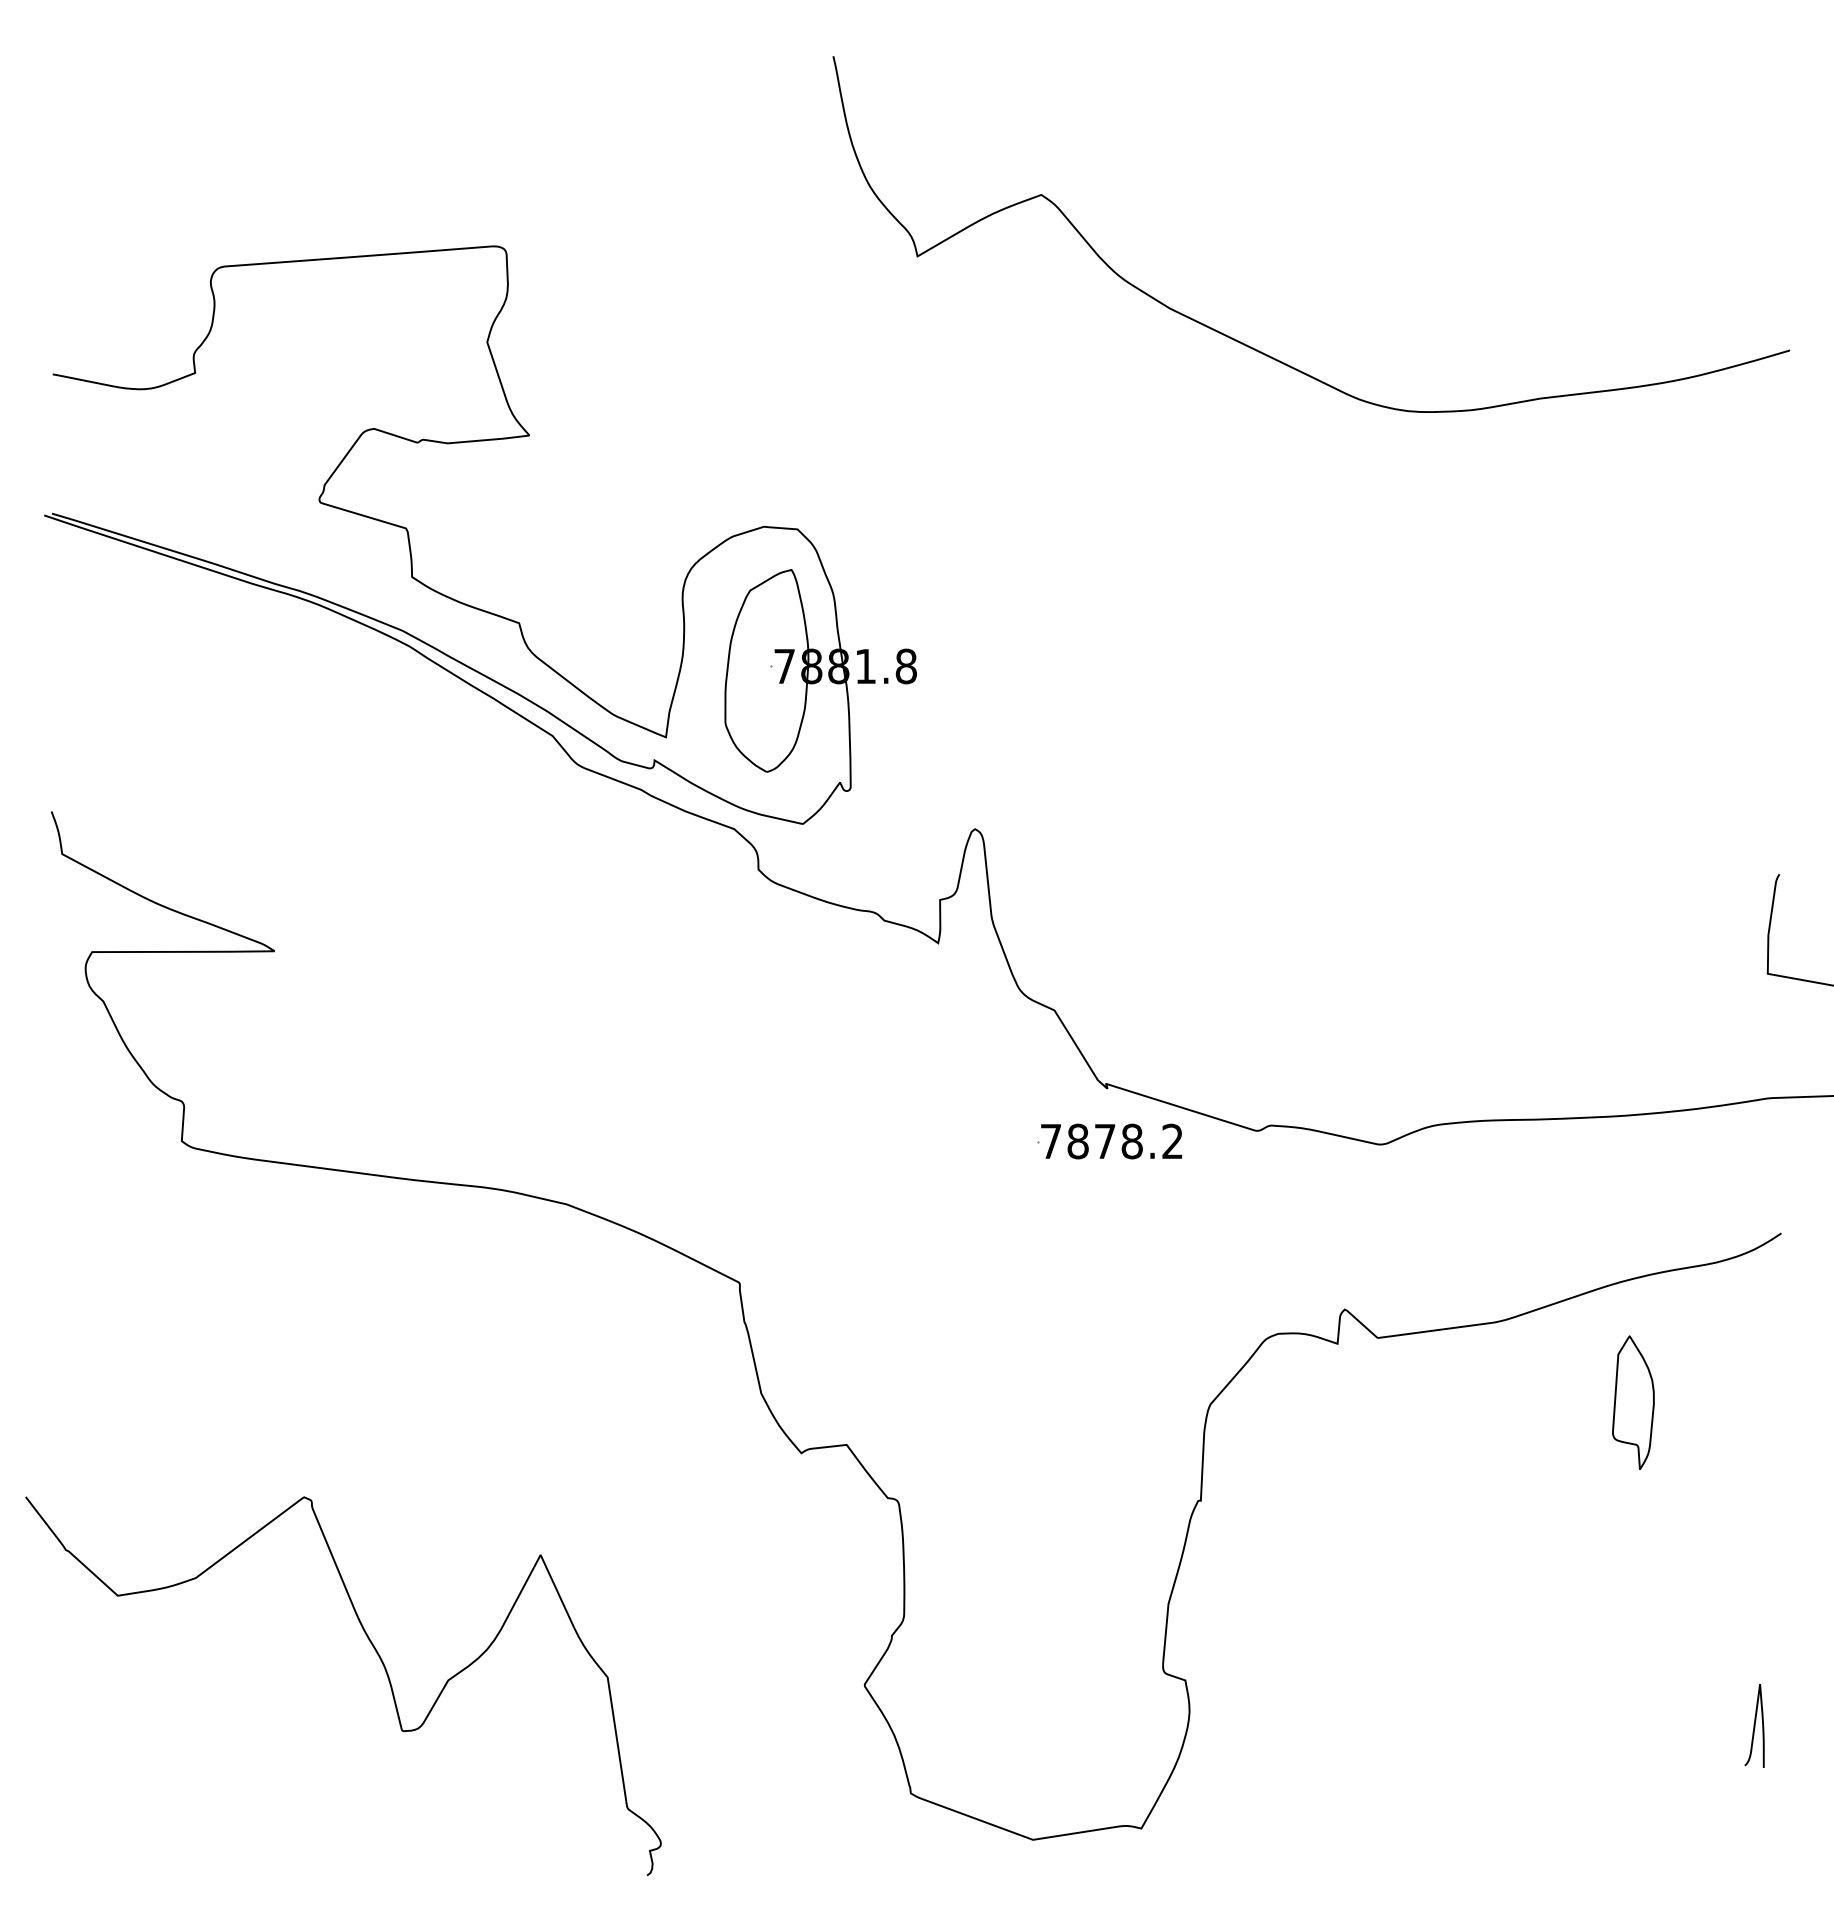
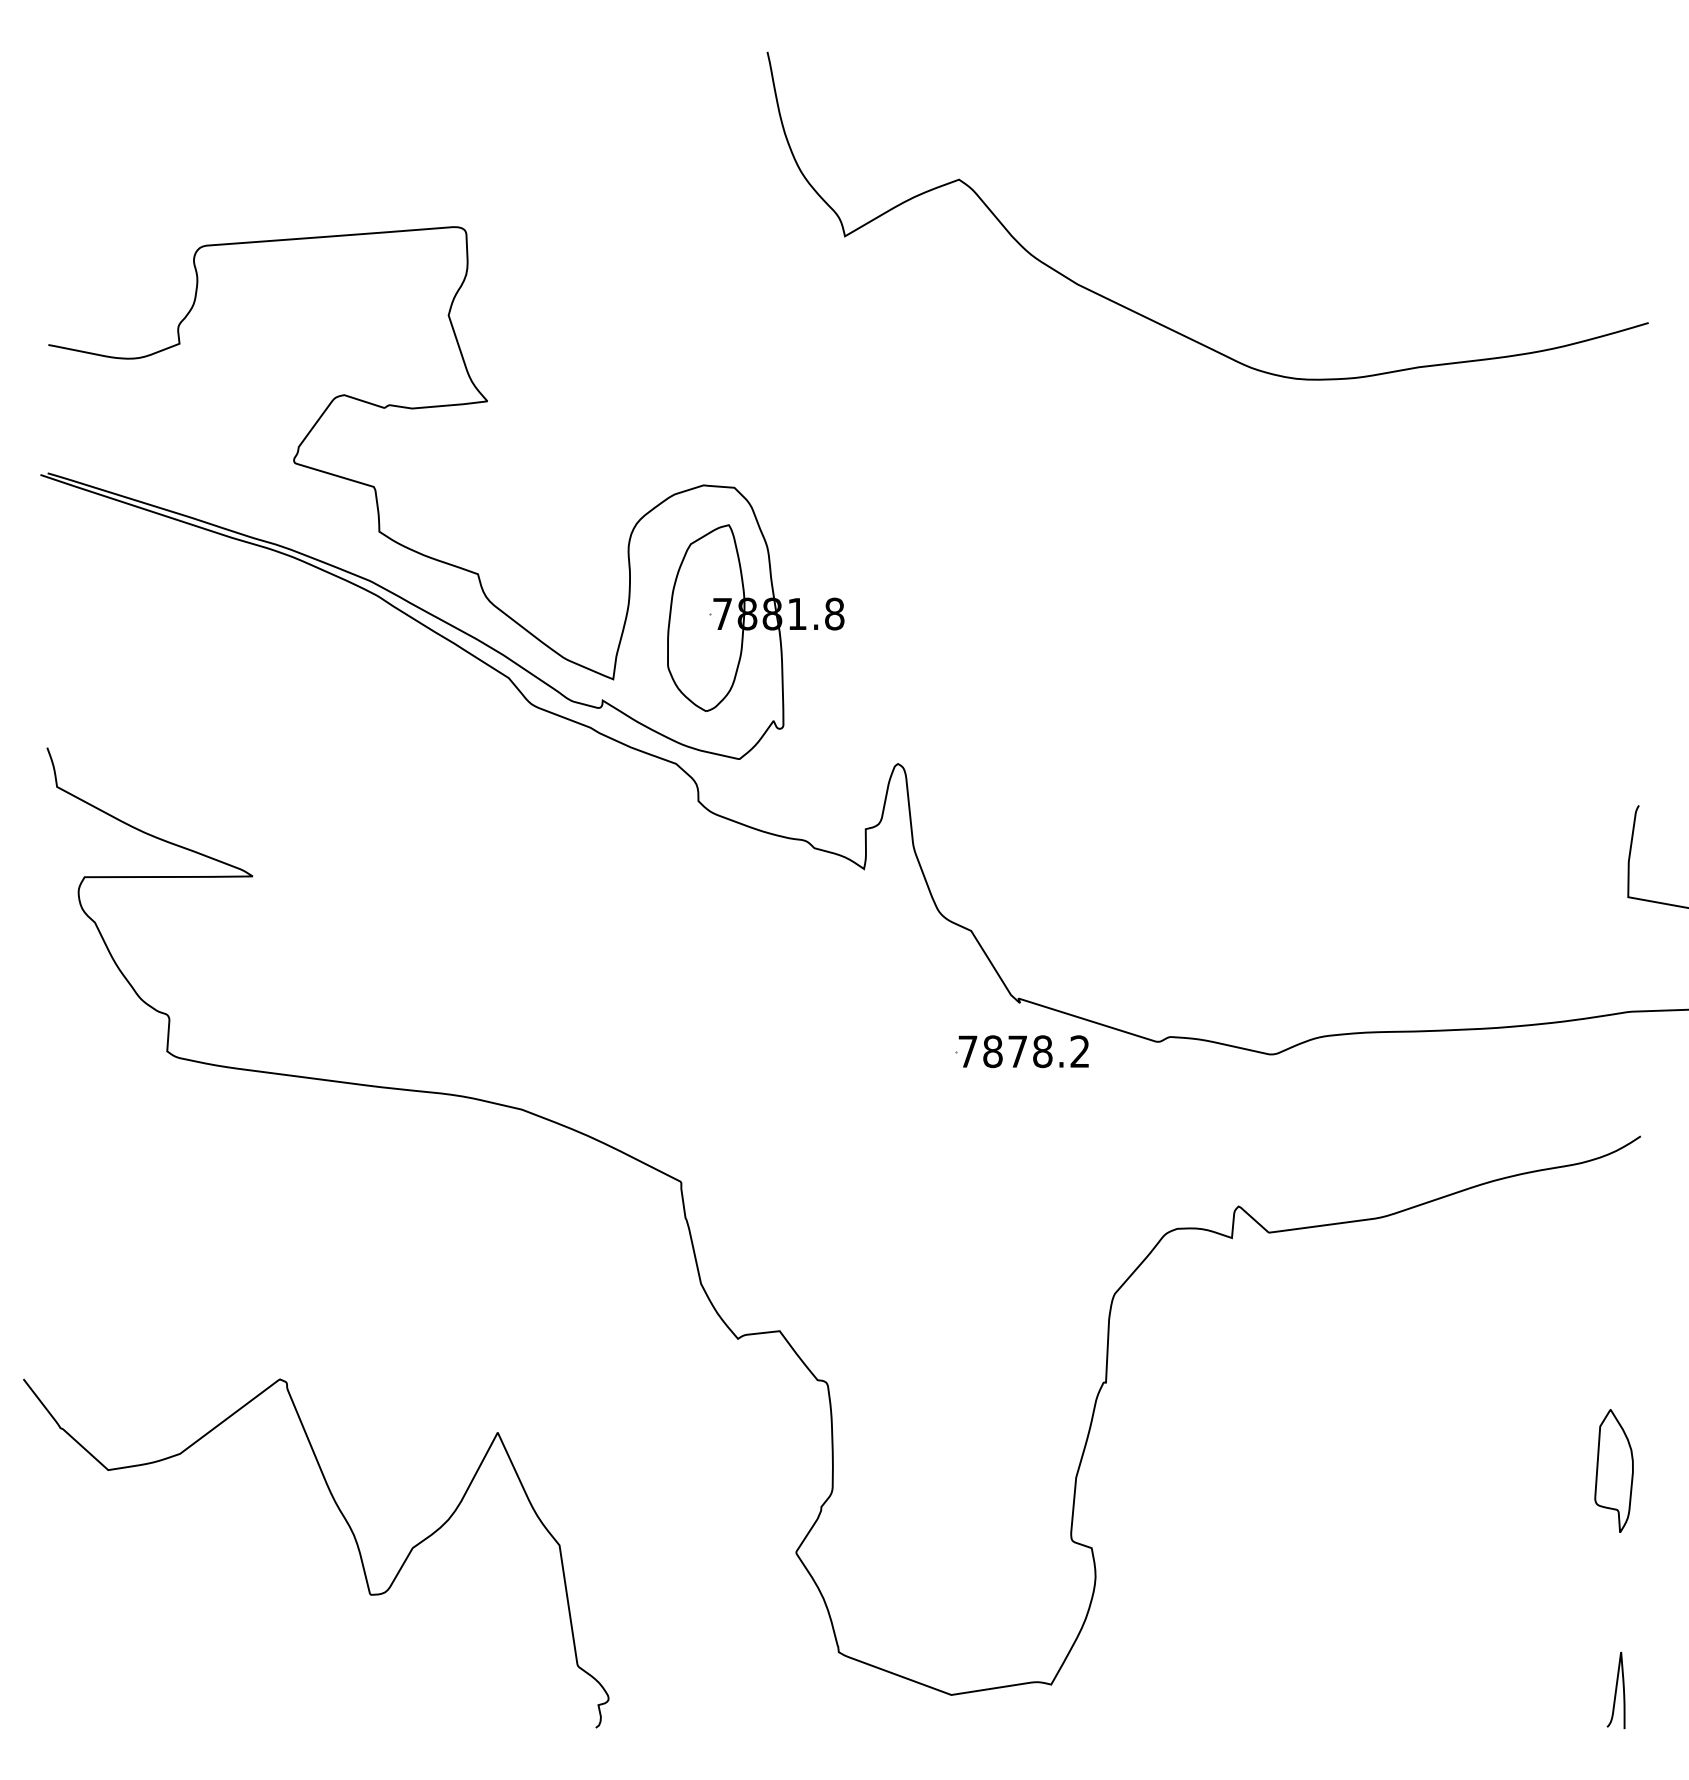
part: (1633, 1402) -> (1614, 1470), moved
curve: (1754, 1725) -> (1616, 1690), moved

